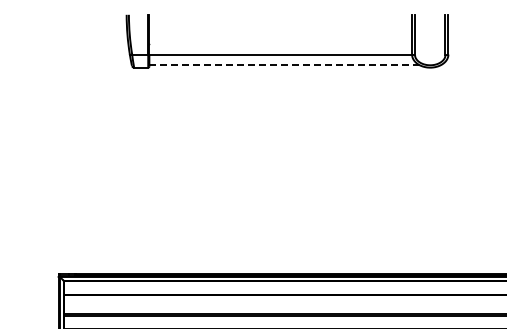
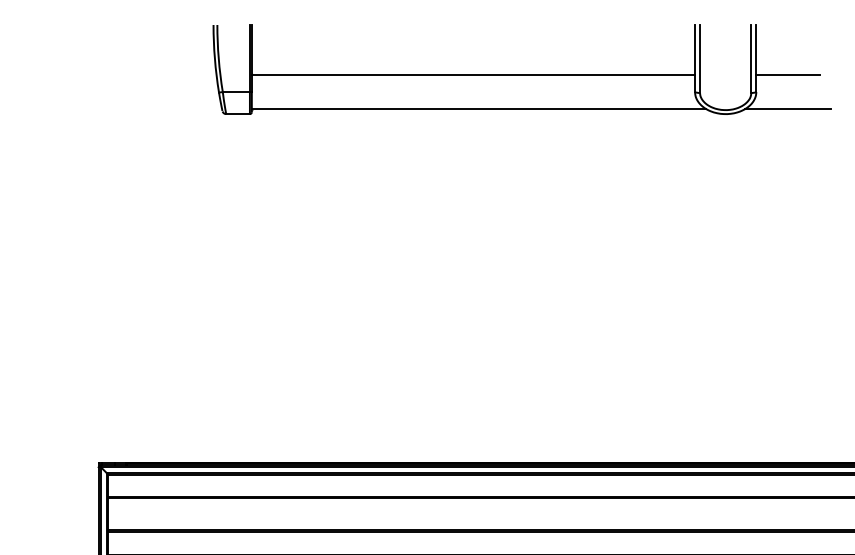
line: (466, 44) -> (786, 75), added
line: (280, 55) -> (473, 75), moved
line: (284, 64) -> (479, 108), dashed -> solid
line: (466, 64) -> (786, 108), added

